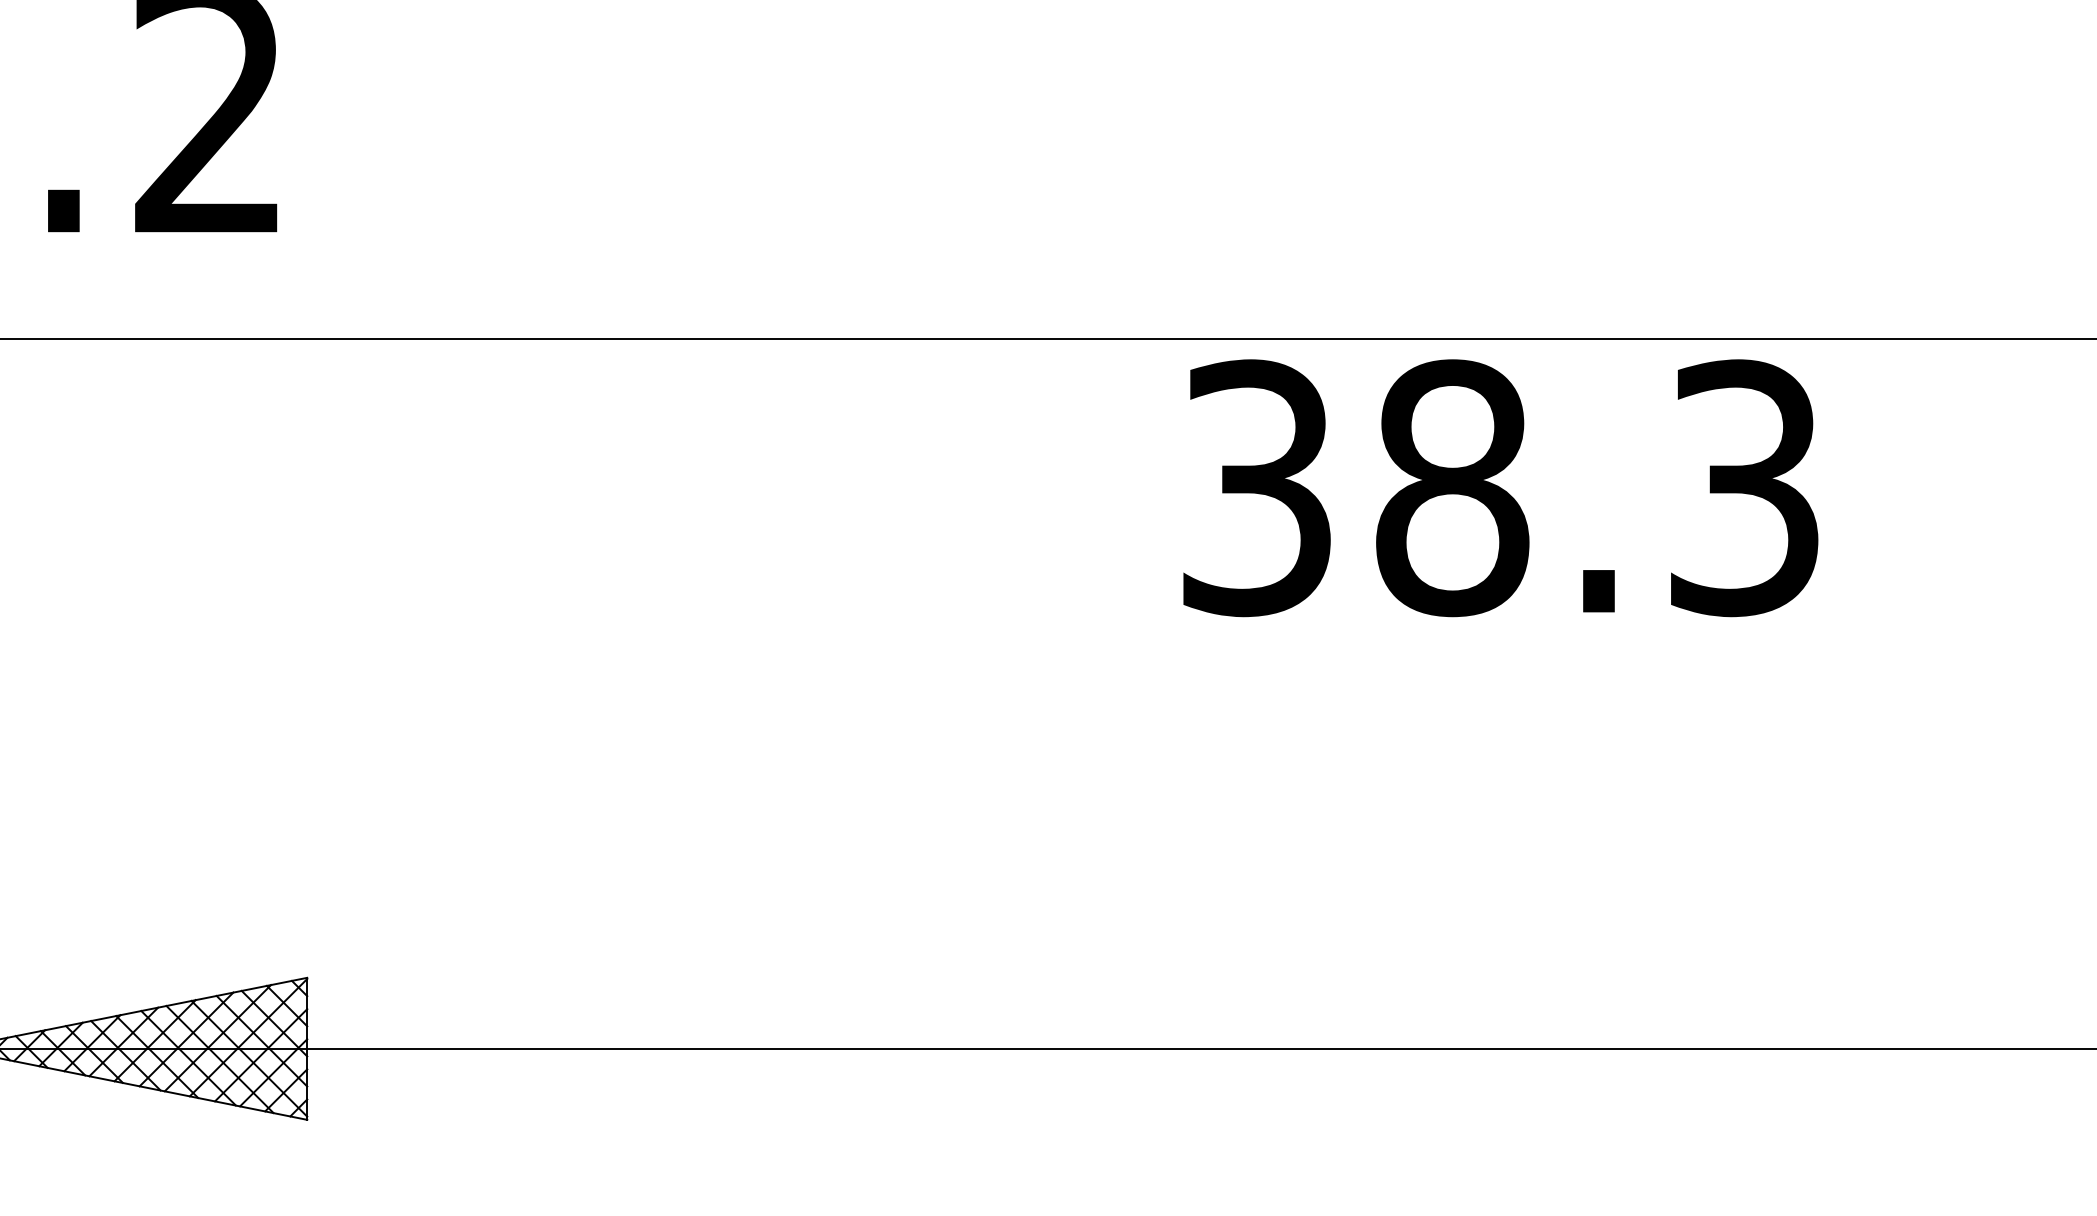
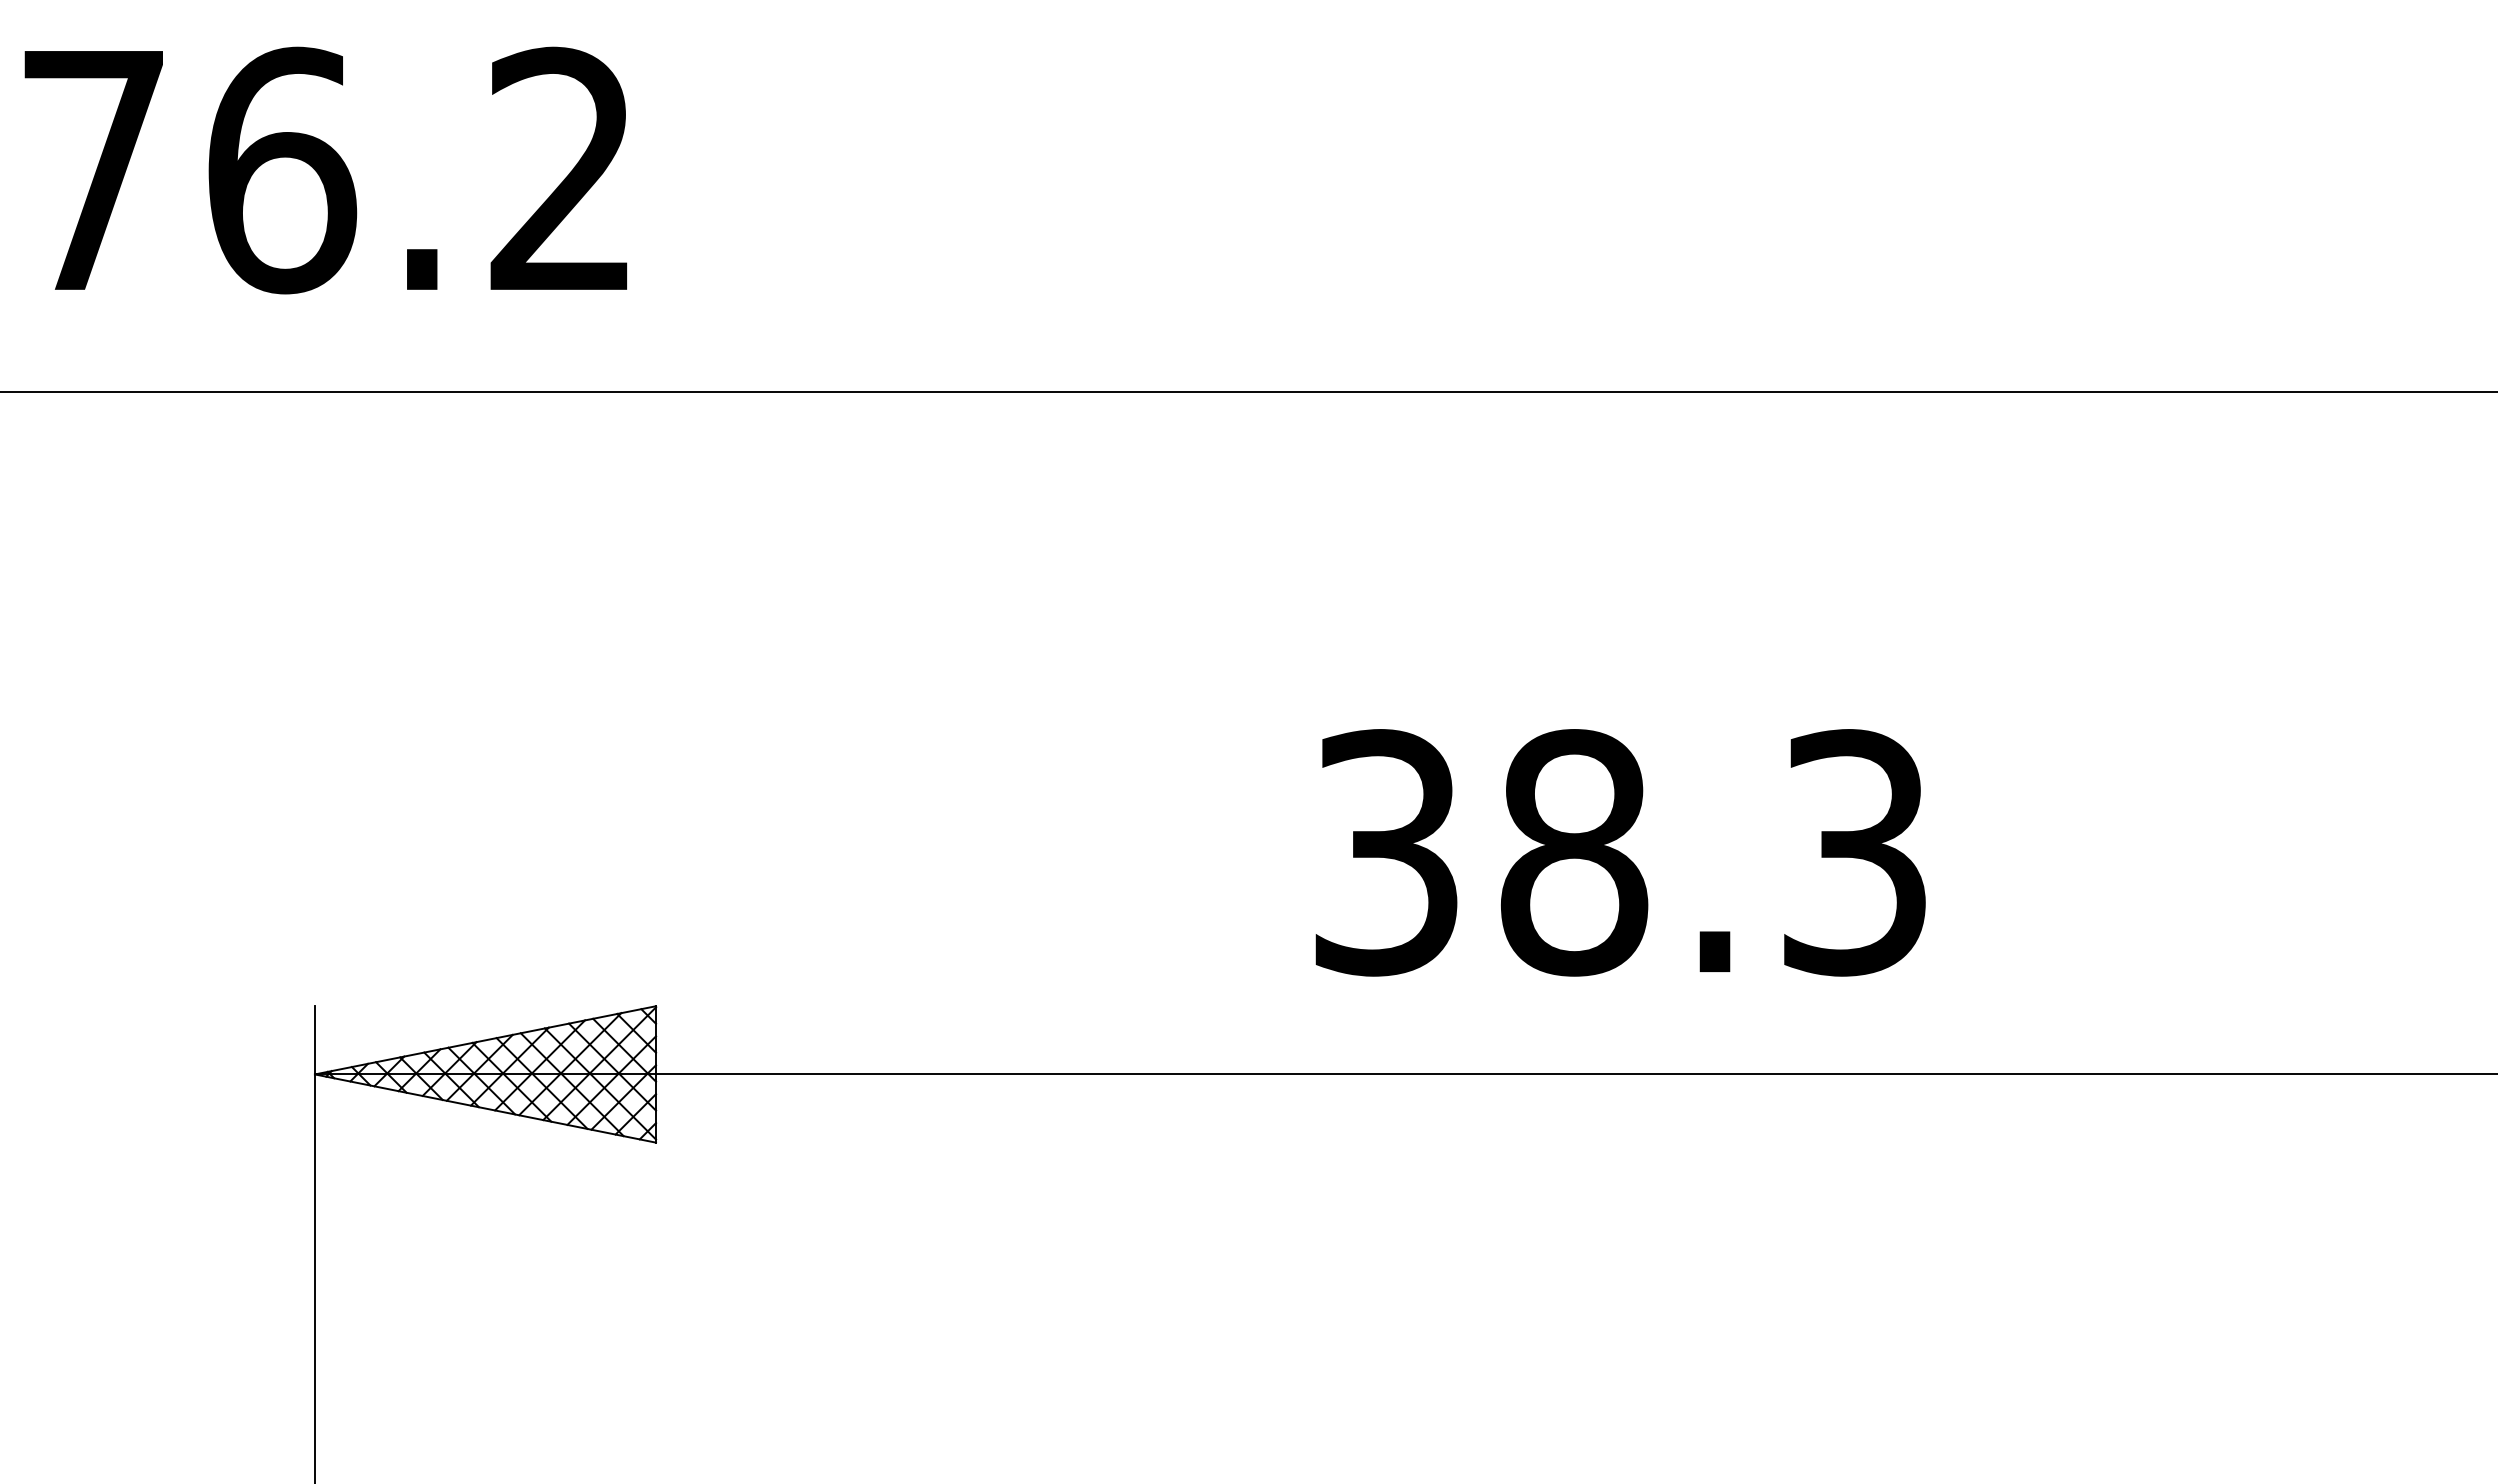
text: (1500, 487) -> (1620, 852), moved

